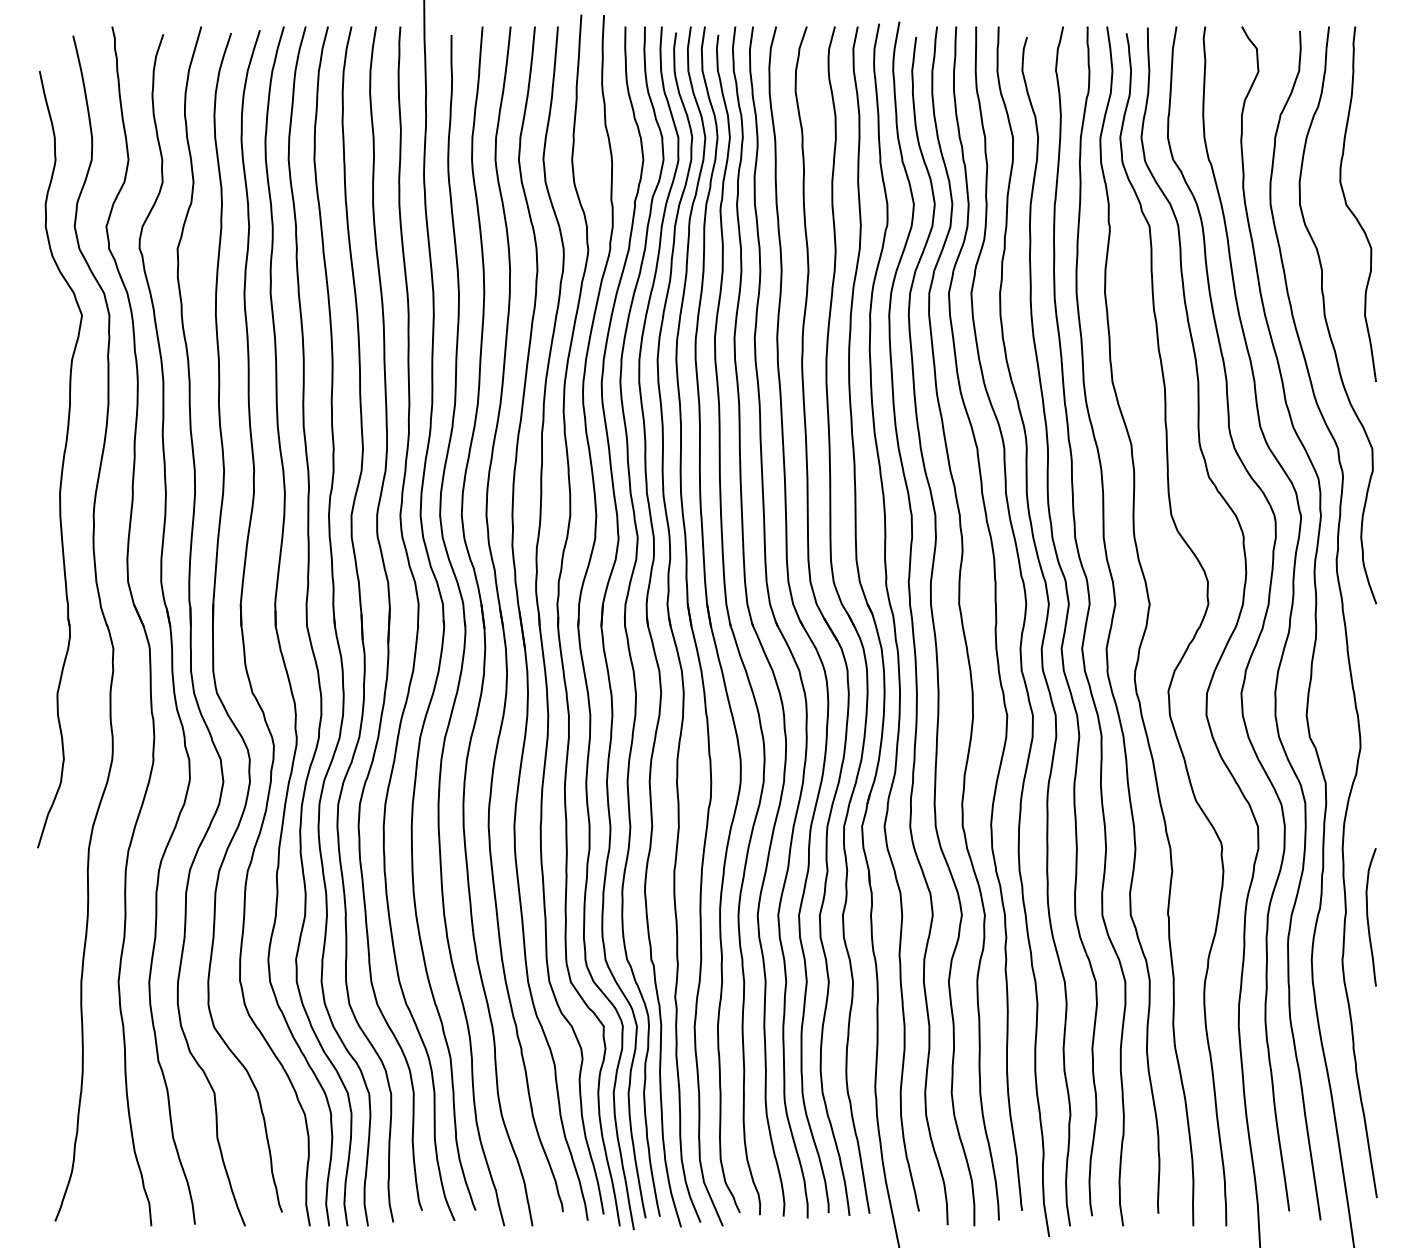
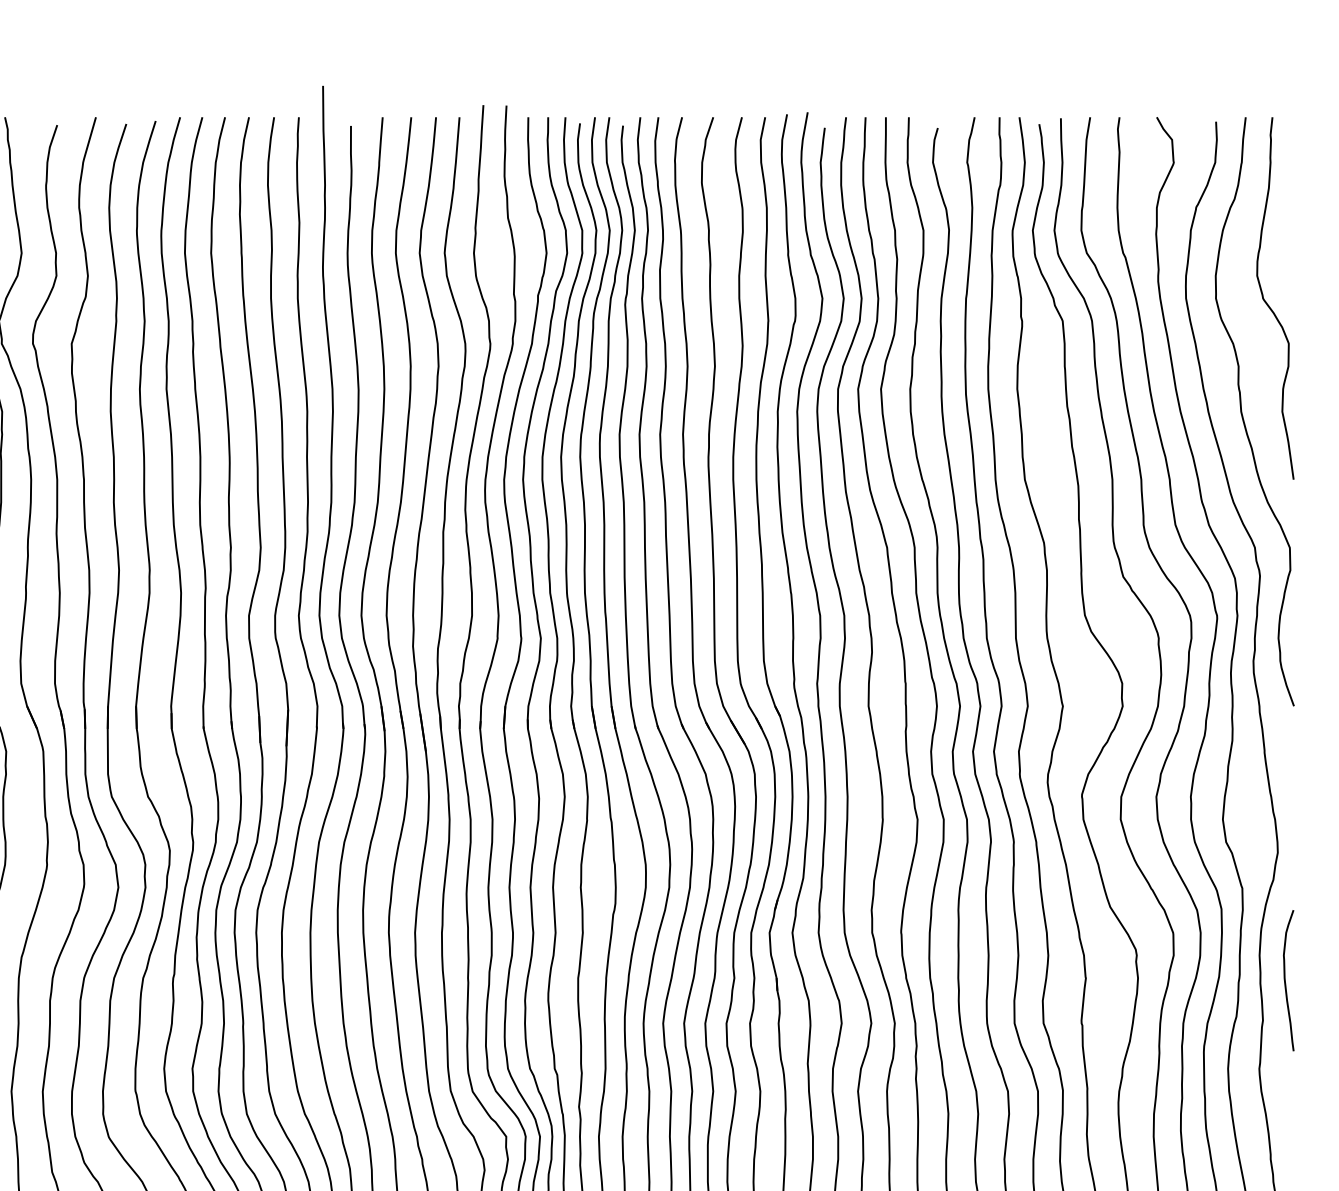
curve: (1368, 917) -> (1285, 980), moved

